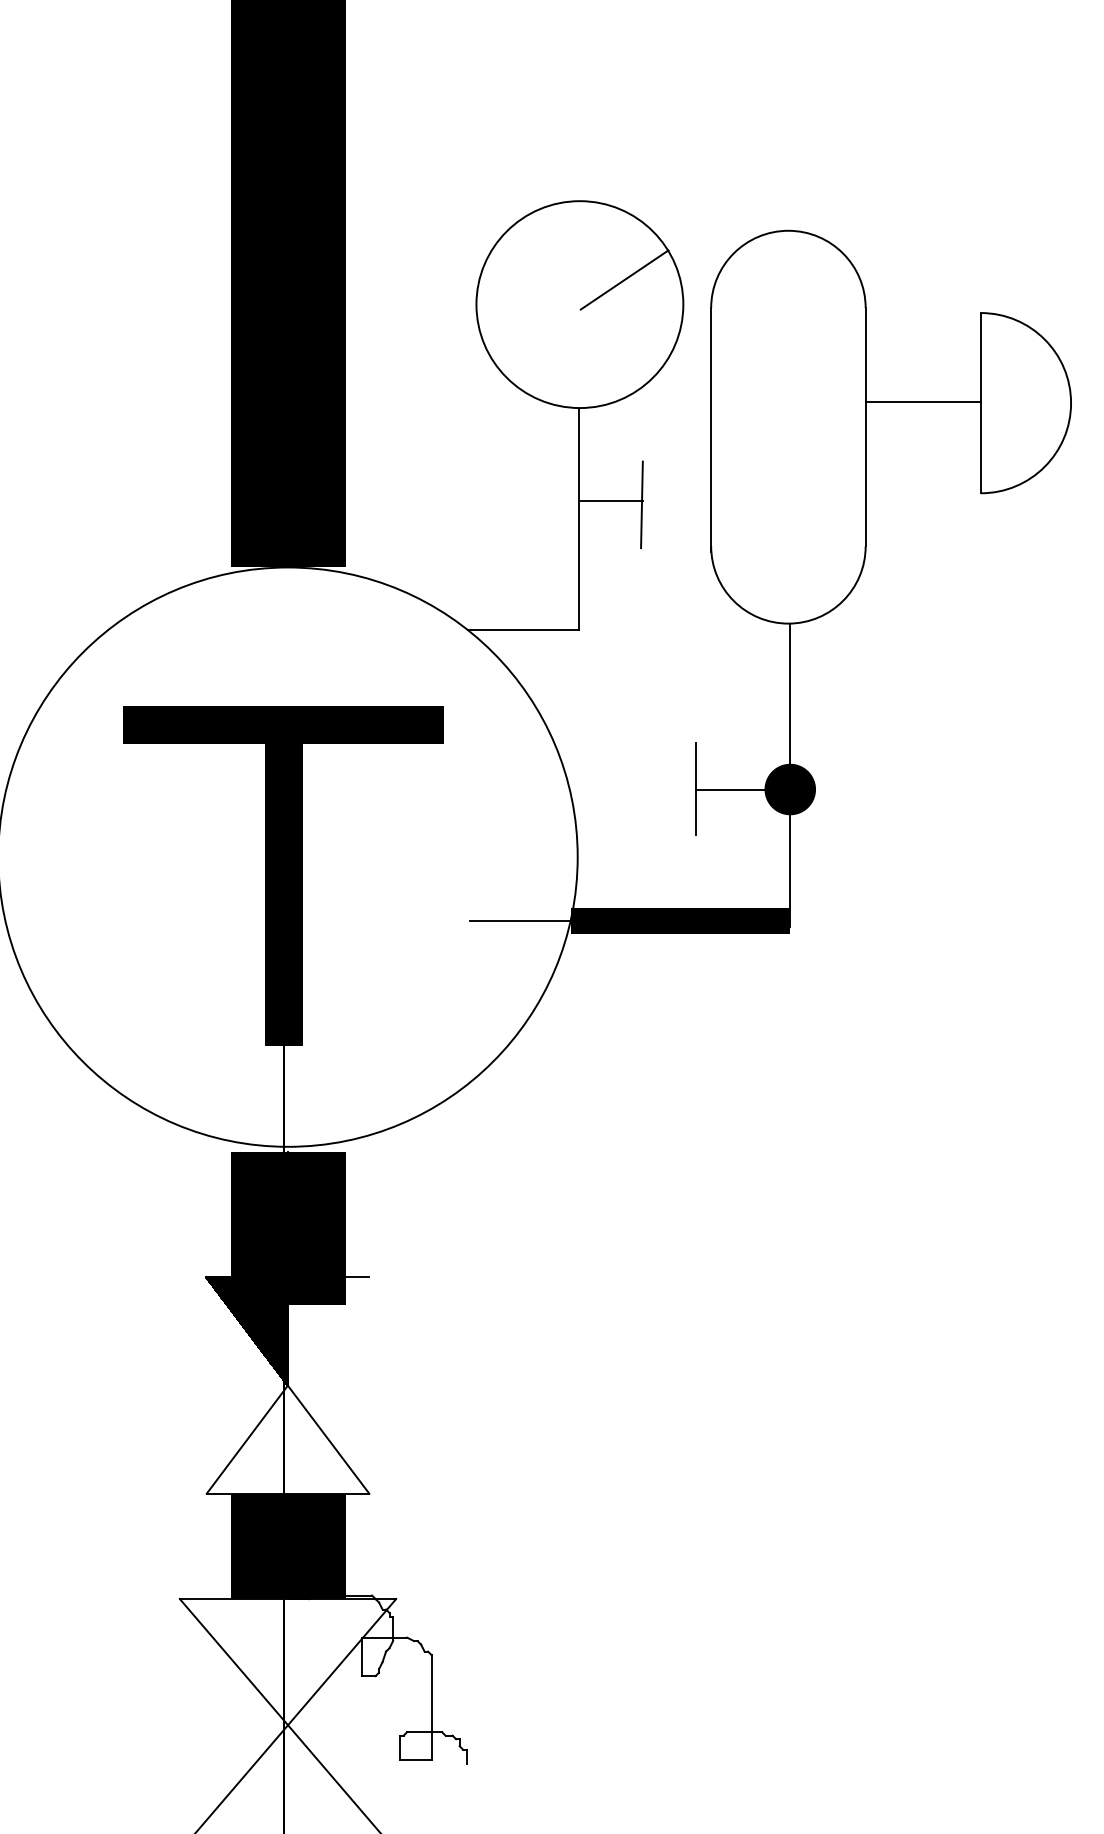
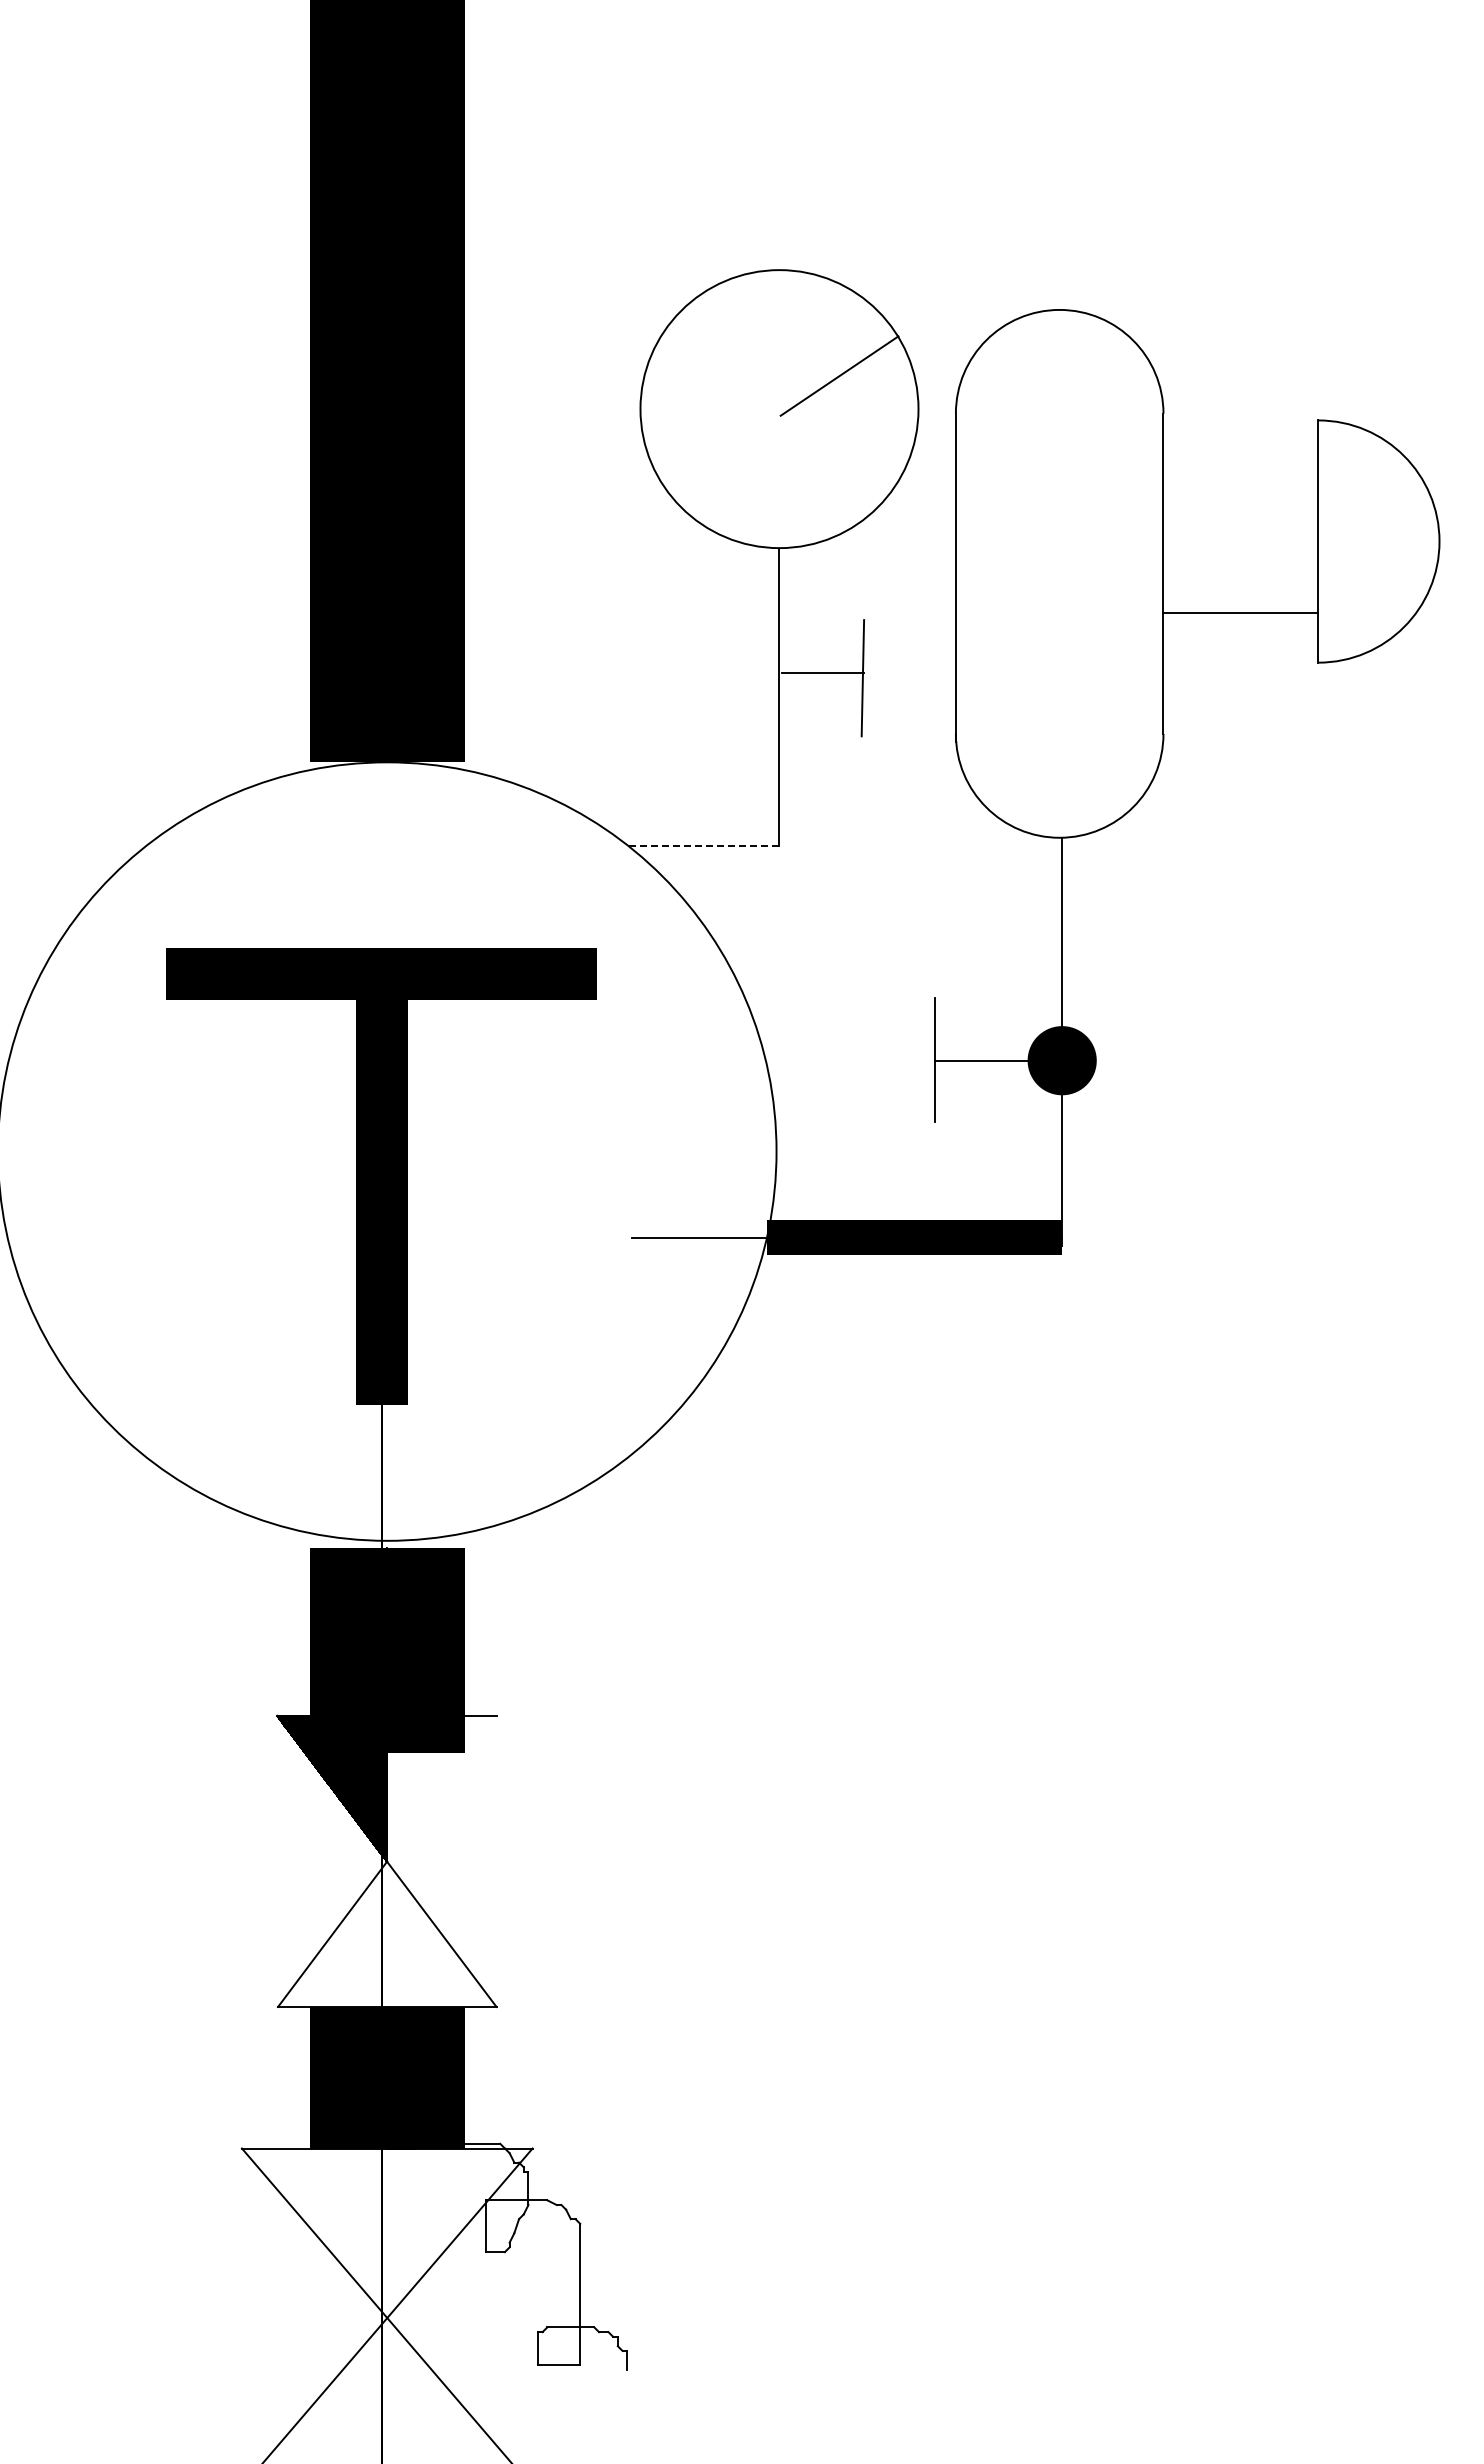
line: (922, 401) -> (1240, 612), moved
line: (524, 629) -> (704, 845), solid -> dashed

